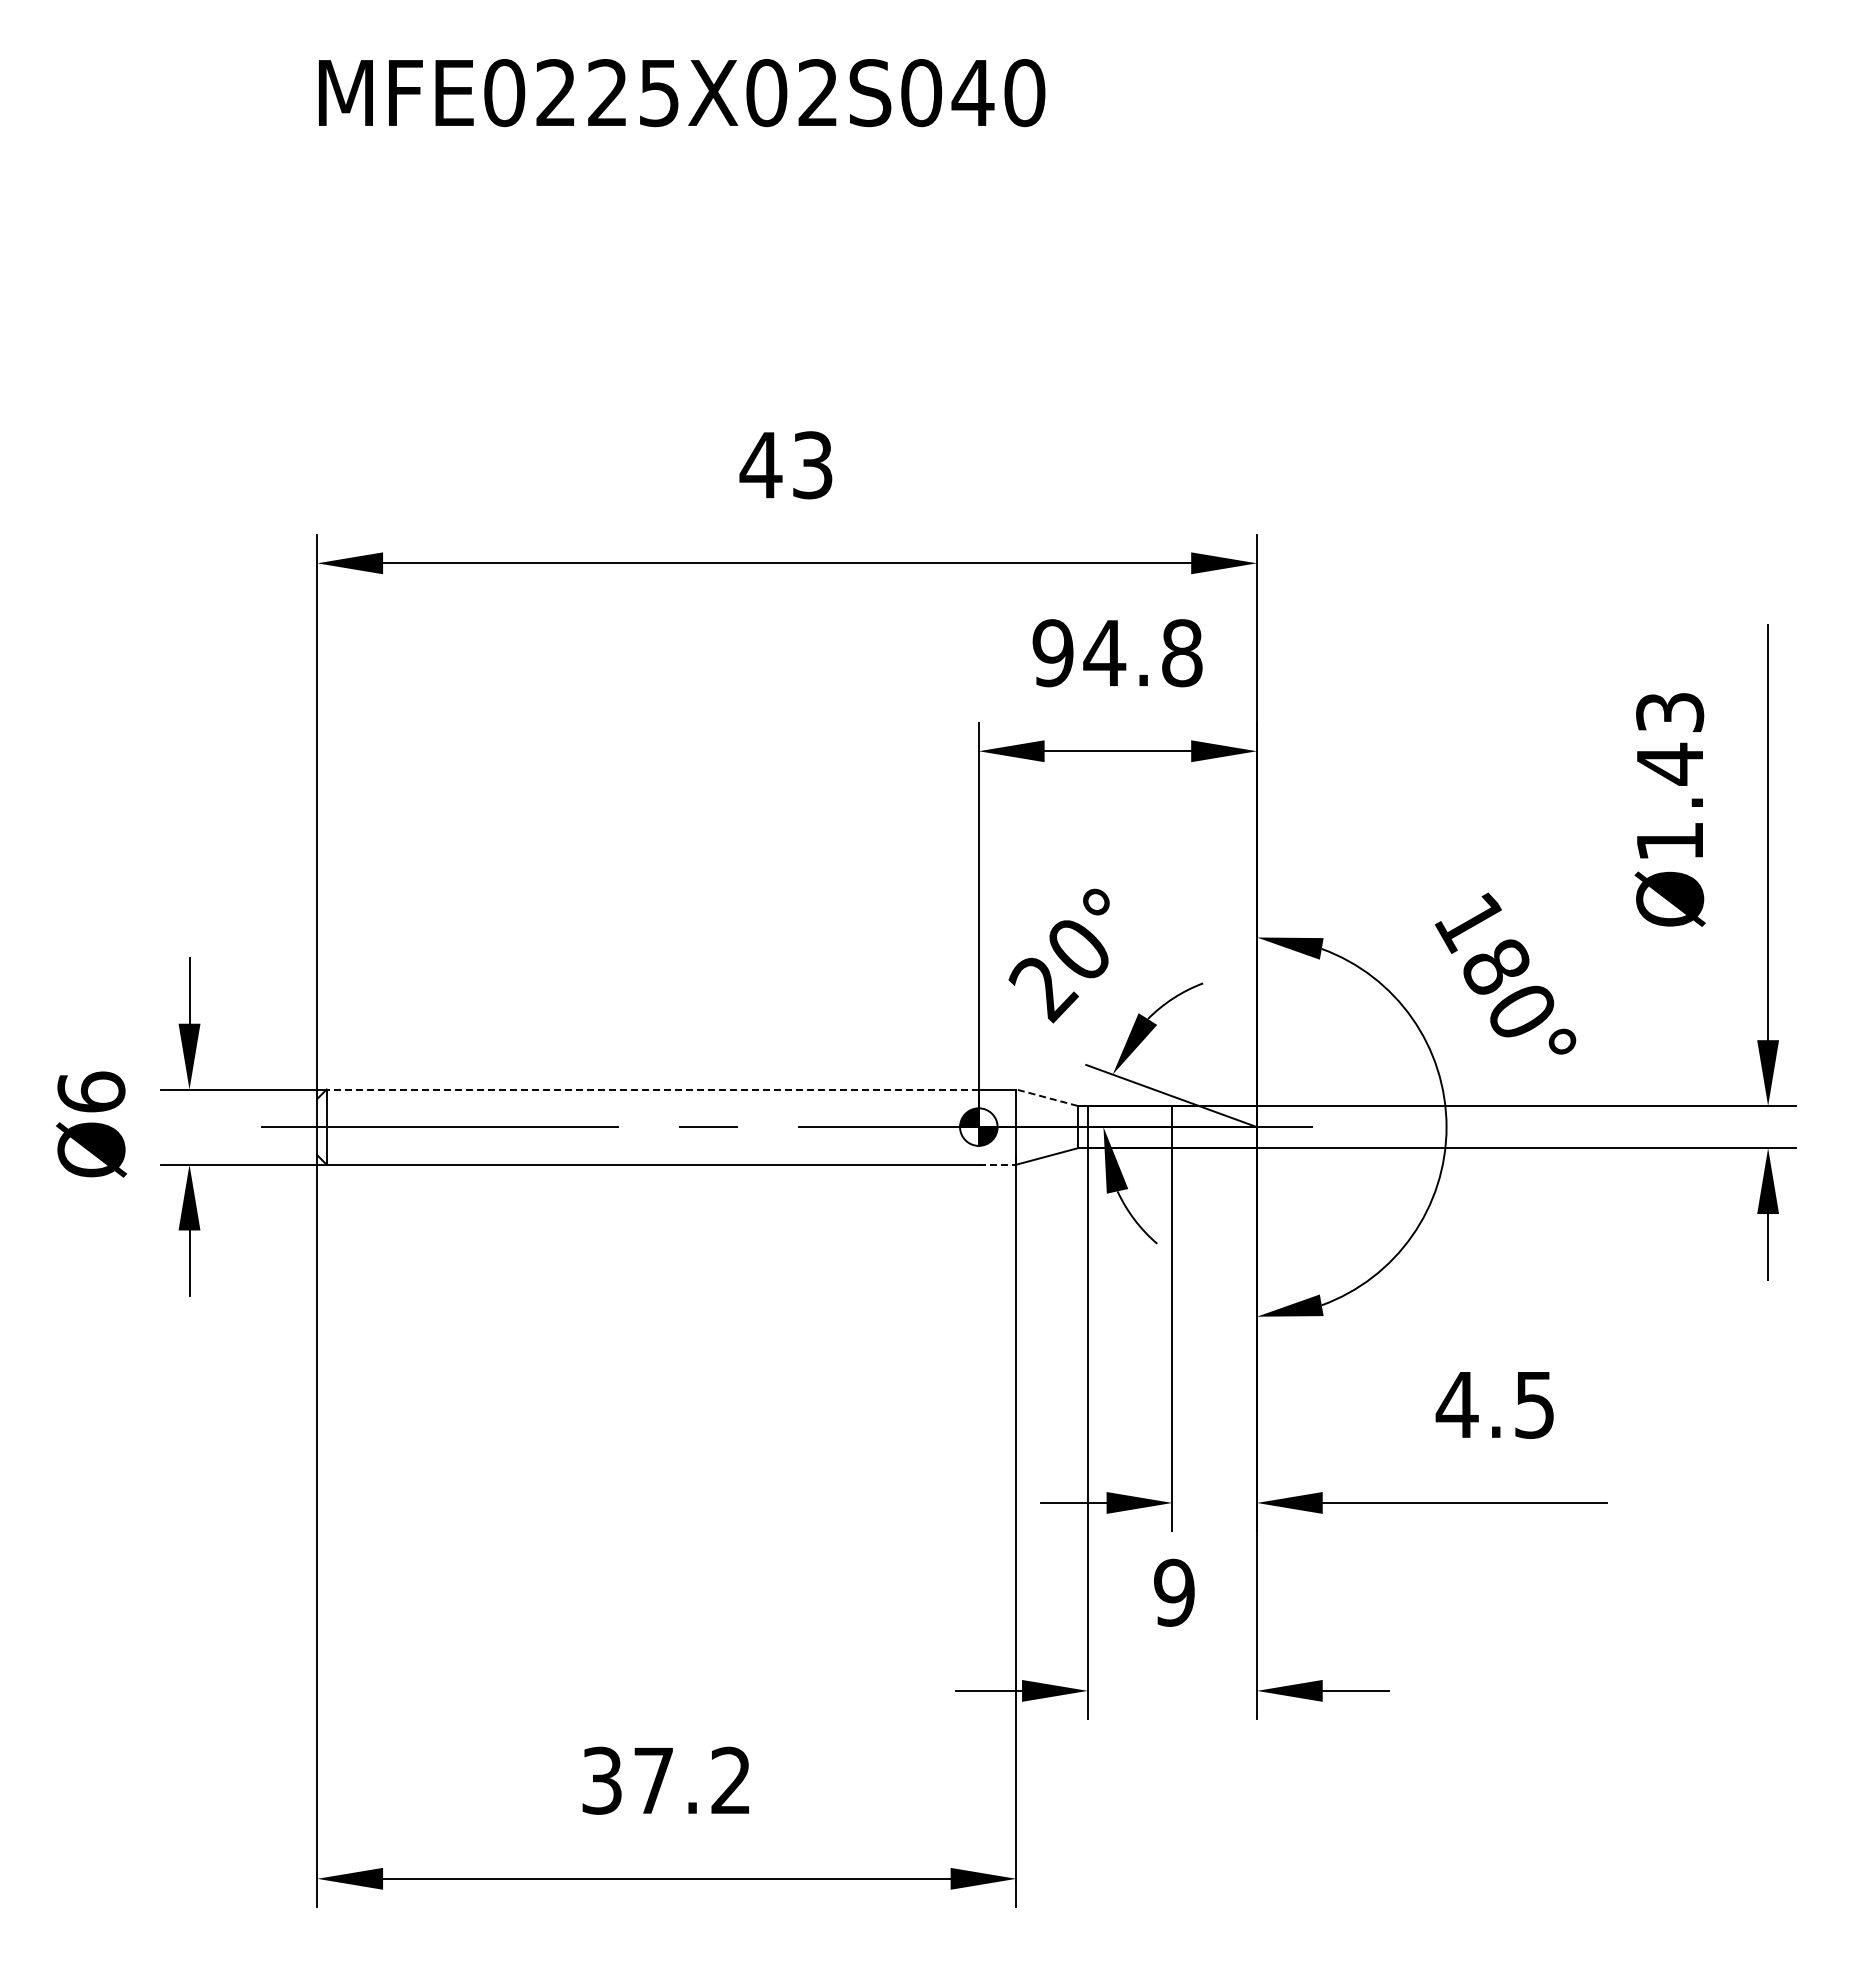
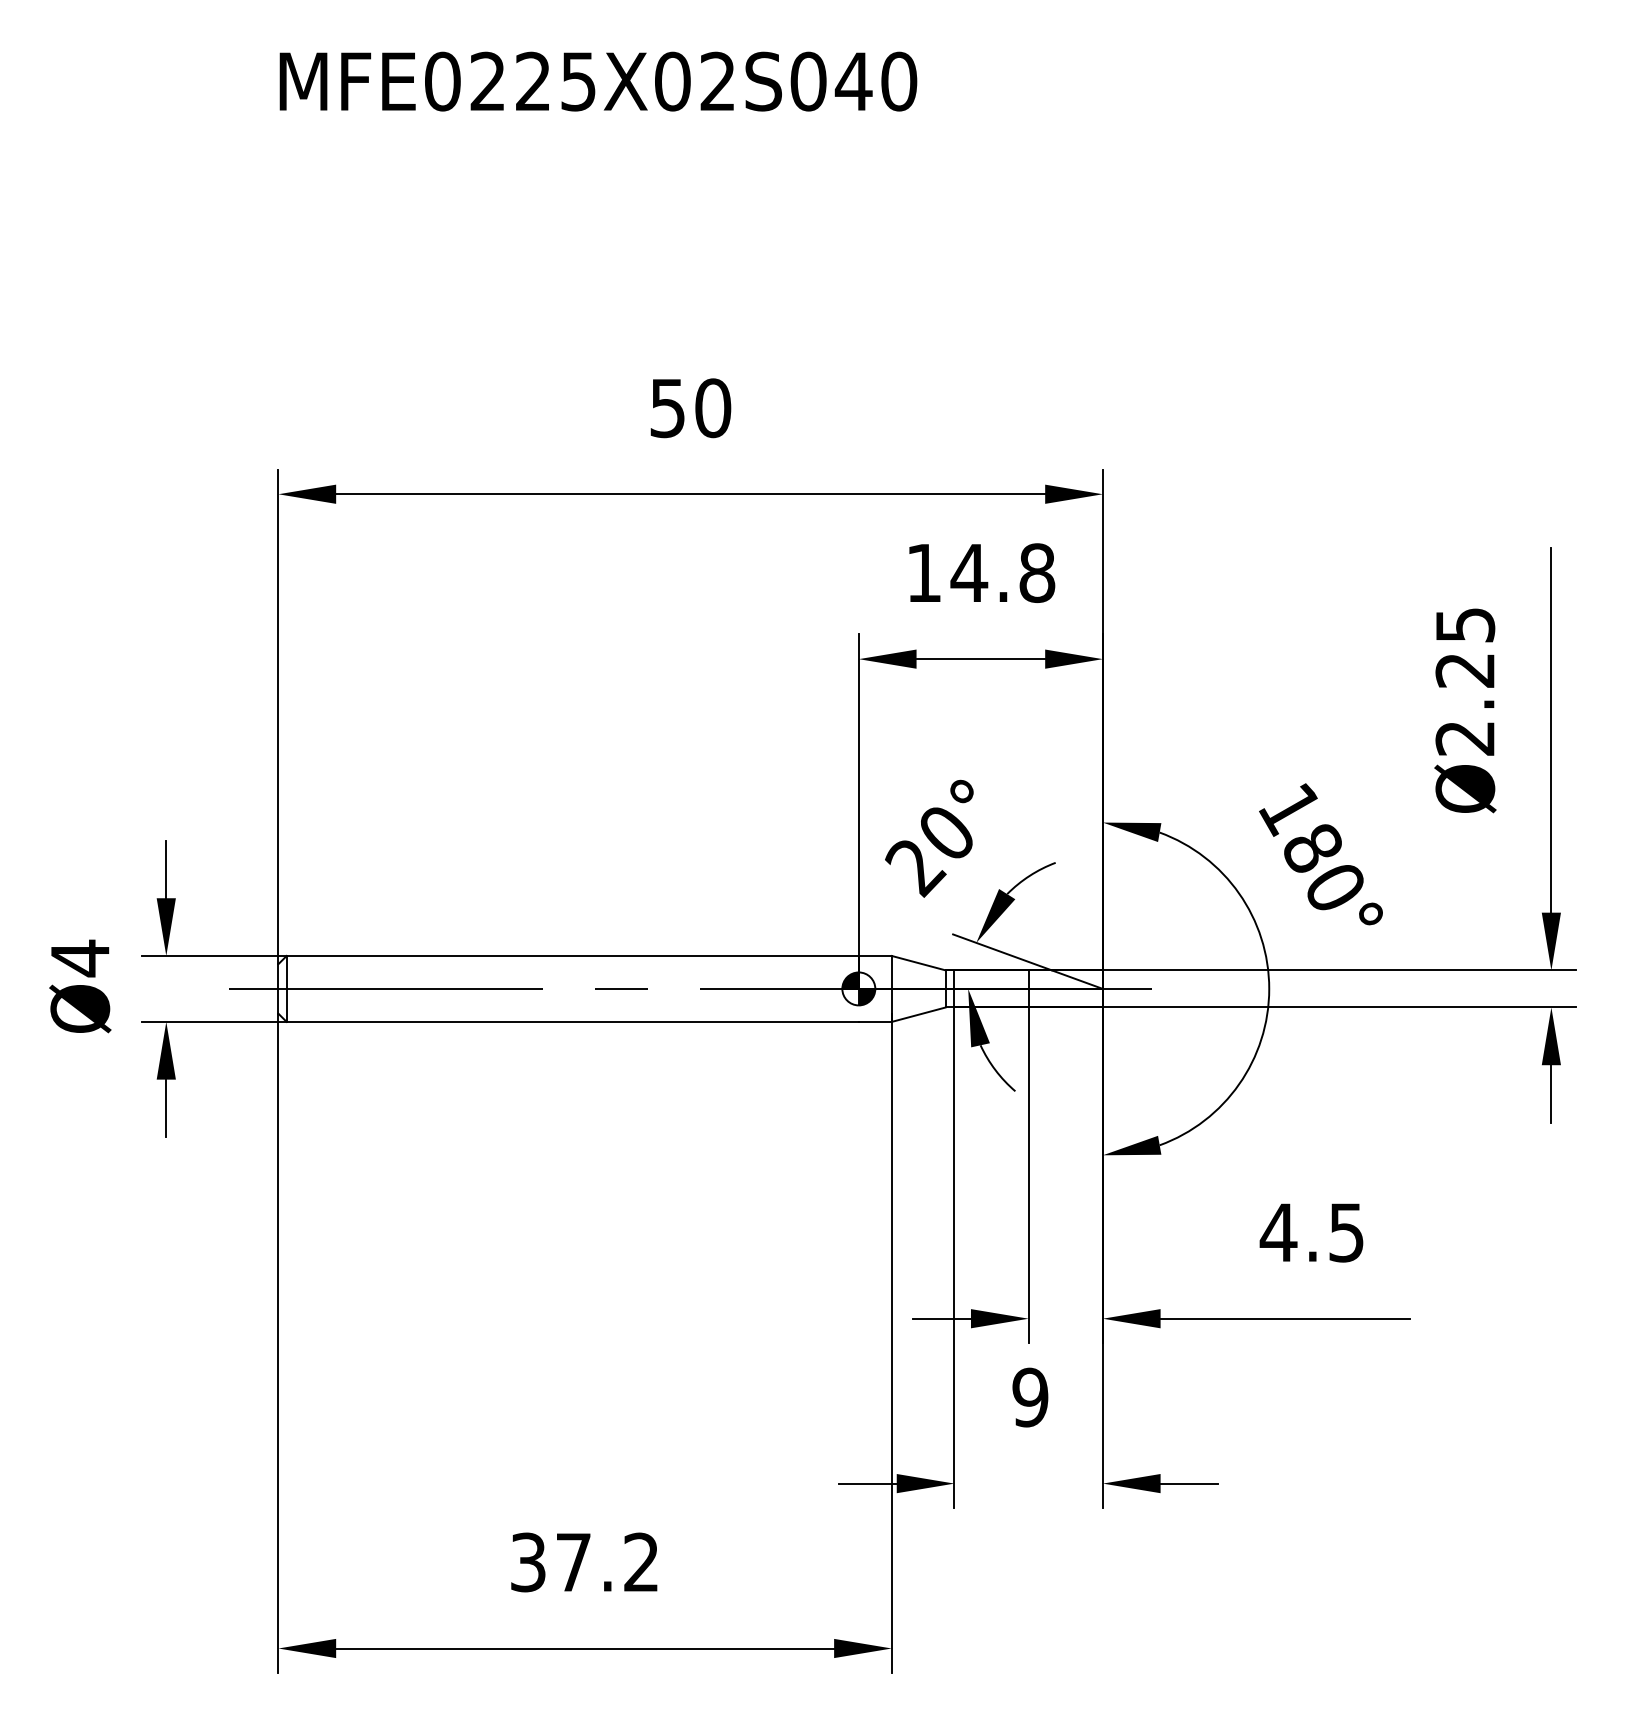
text: (786, 465) -> (690, 408), 43 -> 50
text: (1052, 653) -> (923, 573), 94.8 -> 14.8
text: (1669, 777) -> (1464, 682), Ø1.43 -> Ø2.25
line: (652, 1089) -> (572, 955), dashed -> solid
text: (91, 1092) -> (80, 958), Ø6 -> Ø4
line: (1047, 1097) -> (919, 962), dashed -> solid
line: (997, 1164) -> (875, 1021), dashed -> solid

